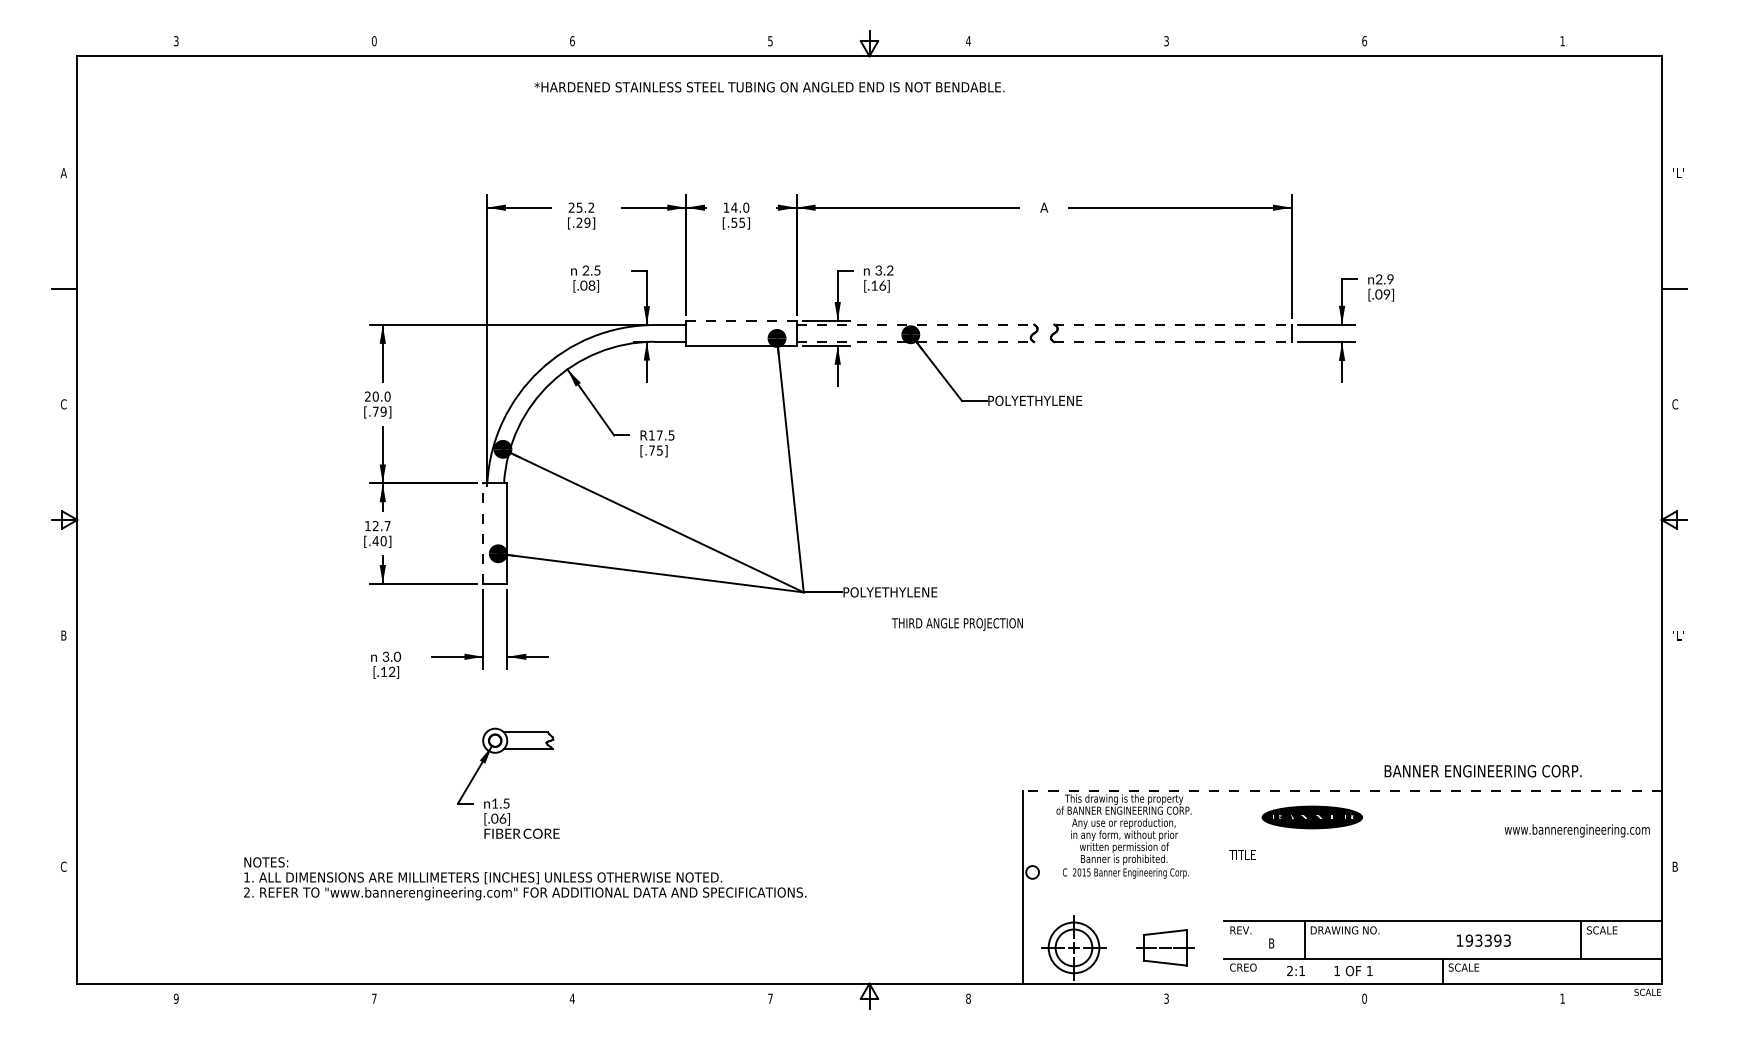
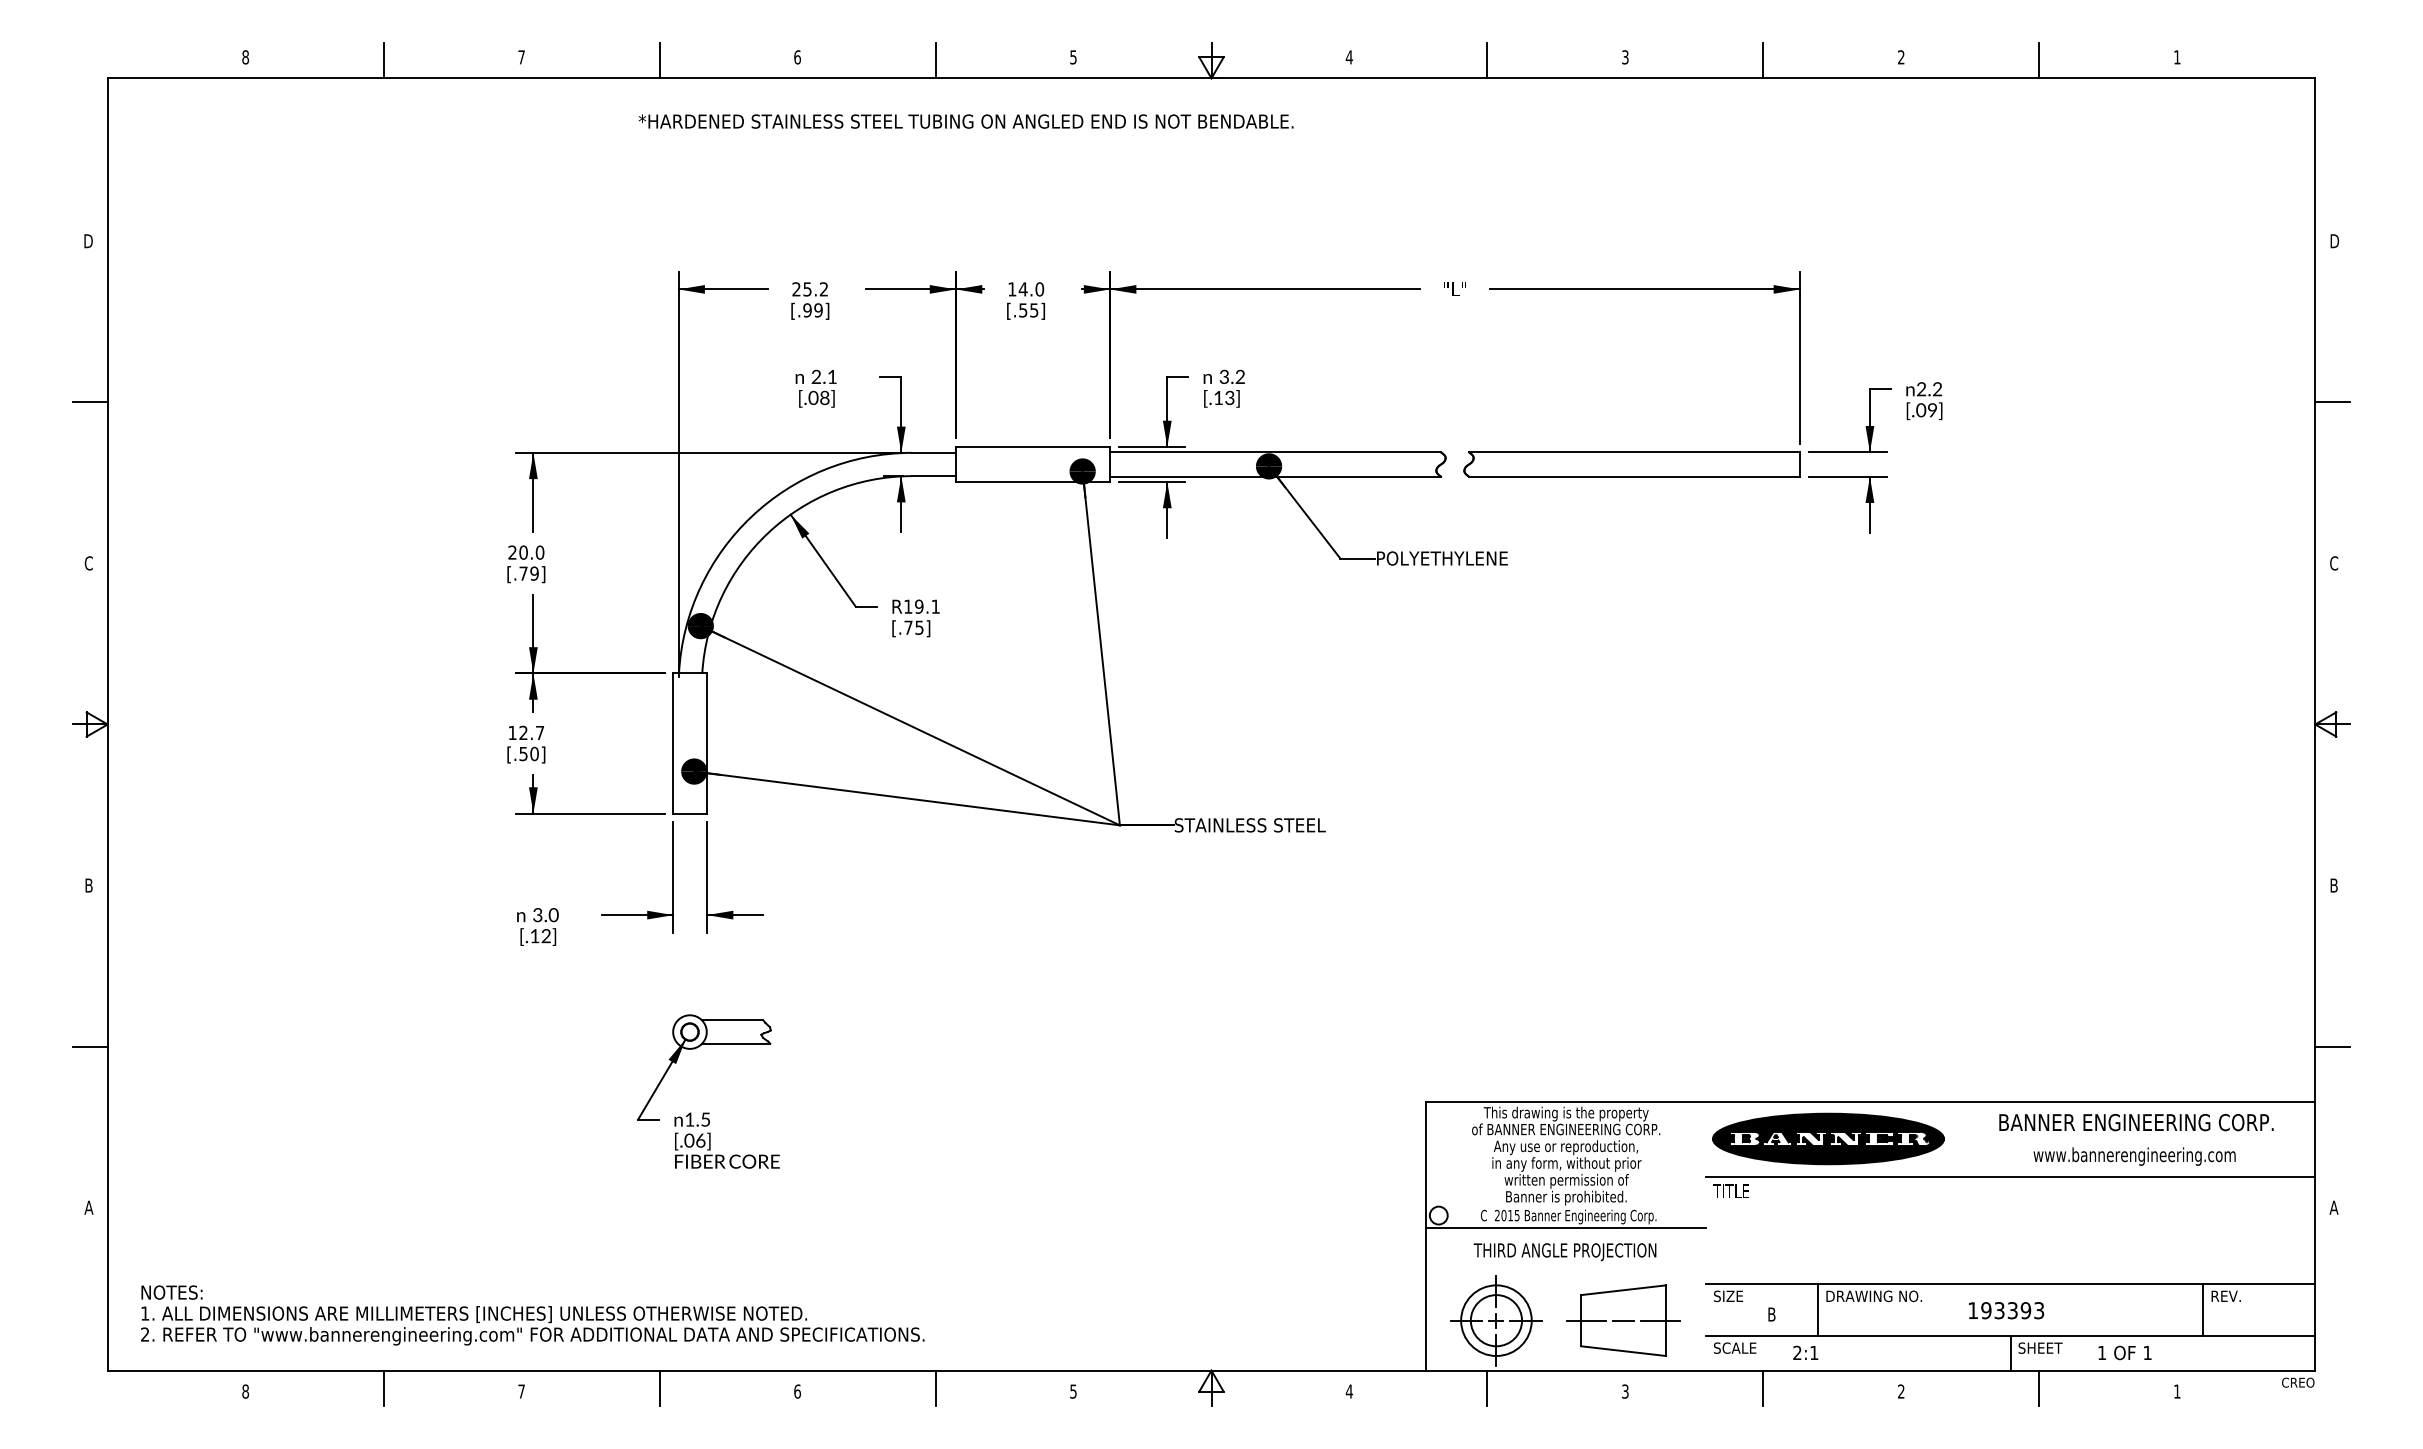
text: (176, 41) -> (245, 57), 3 -> 8
text: (374, 41) -> (521, 57), 0 -> 7
text: (1364, 41) -> (1901, 57), 6 -> 2
line: (275, 43) -> (383, 60), added
line: (473, 43) -> (659, 60), added
line: (671, 43) -> (935, 60), added
line: (1067, 43) -> (1487, 60), added
line: (1265, 43) -> (1763, 60), added
line: (1463, 43) -> (2039, 60), added
text: (769, 87) -> (965, 121), moved
text: (63, 173) -> (88, 241), A -> D
text: (1678, 173) -> (2338, 241), "L" -> D
text: (1043, 207) -> (1454, 289), A -> "L"
text: (579, 222) -> (807, 310), [.29] -> [.99]
text: (597, 270) -> (832, 376), 2.5 -> 2.1
text: (1390, 280) -> (1937, 390), 2.9 -> 2.2
text: (882, 285) -> (1229, 397), [.16] -> [.13]
line: (741, 320) -> (1033, 446), dashed -> solid
line: (916, 324) -> (1276, 452), dashed -> solid
line: (1173, 324) -> (1634, 452), dashed -> solid
line: (916, 342) -> (1276, 476), dashed -> solid
line: (1173, 342) -> (1634, 476), dashed -> solid
text: (665, 435) -> (927, 606), R17.5 -> R19.1
line: (483, 533) -> (673, 743), dashed -> solid
text: (375, 541) -> (523, 754), [.40] -> [.50]
text: (896, 592) -> (1249, 825), POLYETHYLENE -> STAINLESS STEEL
text: (957, 624) -> (1564, 1252), moved
text: (1678, 635) -> (2338, 885), "L" -> B
line: (64, 751) -> (89, 1046), added
line: (1674, 751) -> (2332, 1046), added
text: (1483, 771) -> (2136, 1122), moved
line: (1342, 790) -> (1870, 1101), dashed -> solid
part: (1312, 817) -> (1828, 1138), size x1.67
text: (1577, 830) -> (2134, 1156), moved
line: (1442, 845) -> (2010, 1177), added
text: (63, 866) -> (88, 1207), C -> A
text: (1674, 866) -> (2333, 1207), B -> A
text: (525, 878) -> (532, 1315), moved
line: (1123, 881) -> (1565, 1227), added
text: (1240, 930) -> (1728, 1296), REV. -> SIZE
text: (1602, 930) -> (2232, 1296), SCALE -> REV.
text: (1483, 940) -> (2006, 1310), moved
part: (1165, 947) -> (1623, 1320), size x1.43
text: (1244, 967) -> (1734, 1347), CREO -> SCALE
text: (1467, 967) -> (2044, 1347), SCALE -> SHEET
text: (1353, 970) -> (2124, 1352), moved
text: (1647, 992) -> (2295, 1382), SCALE -> CREO
line: (275, 995) -> (383, 1387), added
line: (473, 995) -> (659, 1387), added
line: (671, 995) -> (935, 1387), added
line: (1067, 995) -> (1487, 1387), added
line: (1265, 995) -> (1763, 1387), added
line: (1463, 995) -> (2039, 1387), added
text: (176, 998) -> (245, 1391), 9 -> 8
text: (572, 998) -> (797, 1391), 4 -> 6
text: (770, 998) -> (1073, 1391), 7 -> 5
text: (968, 998) -> (1349, 1391), 8 -> 4
text: (1364, 998) -> (1901, 1391), 0 -> 2

